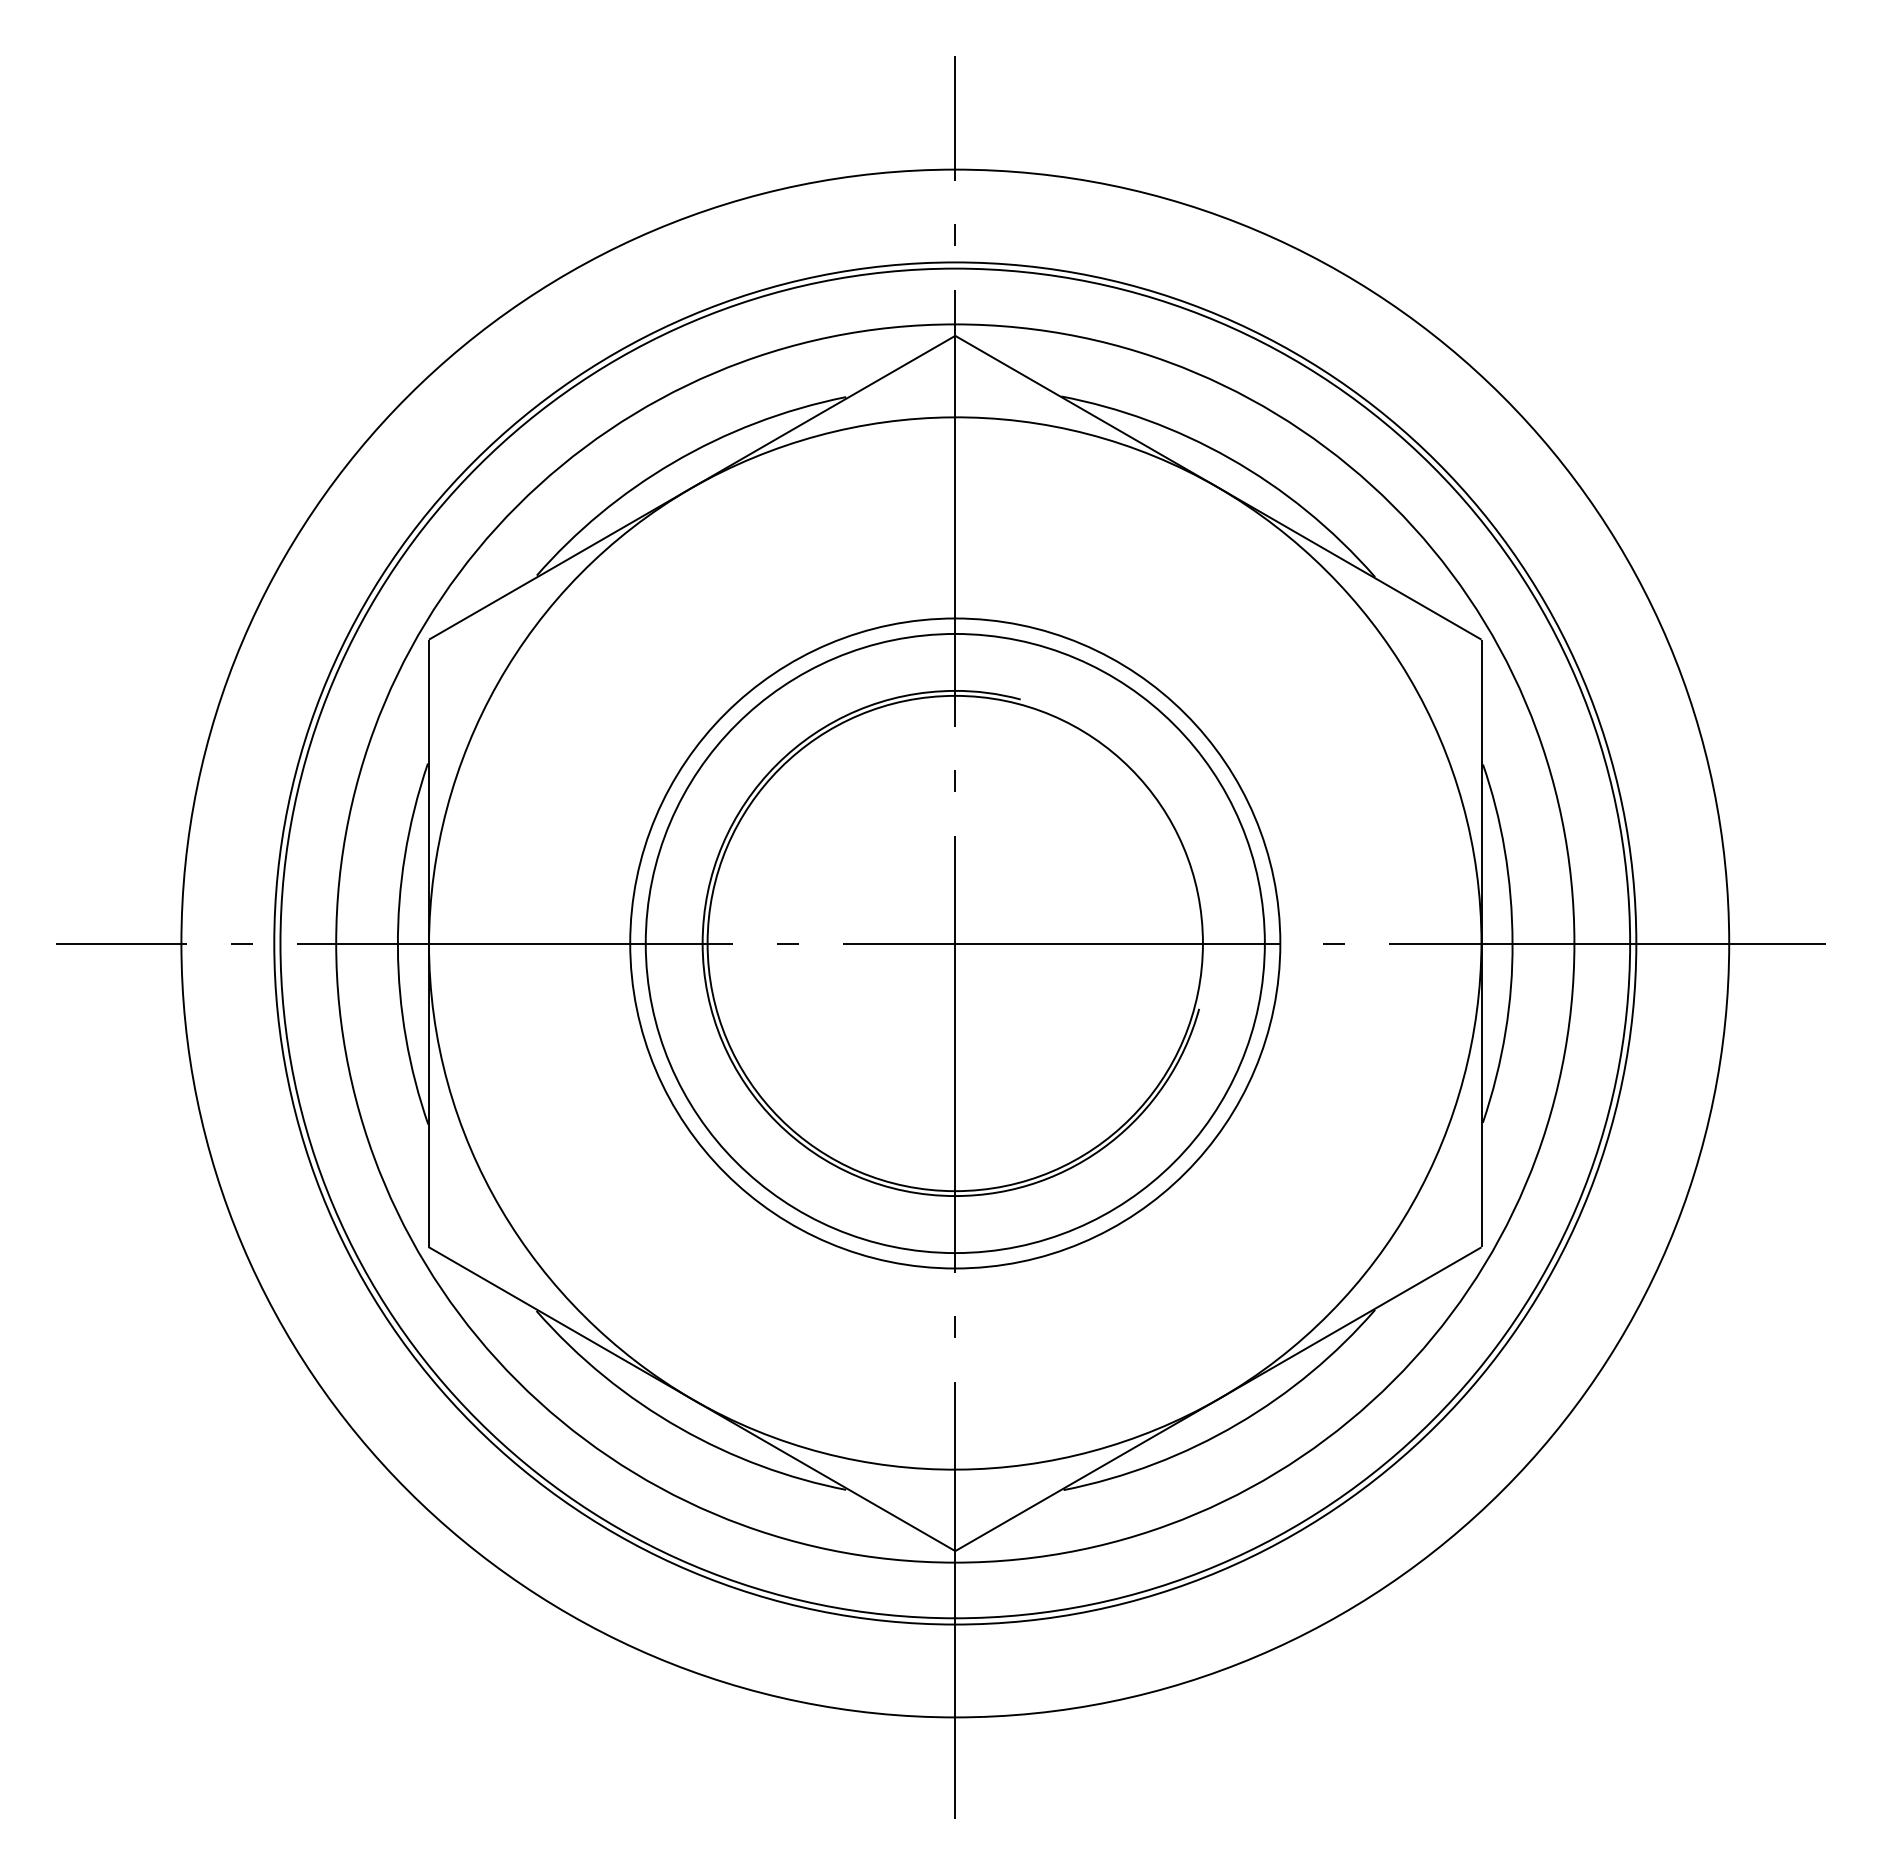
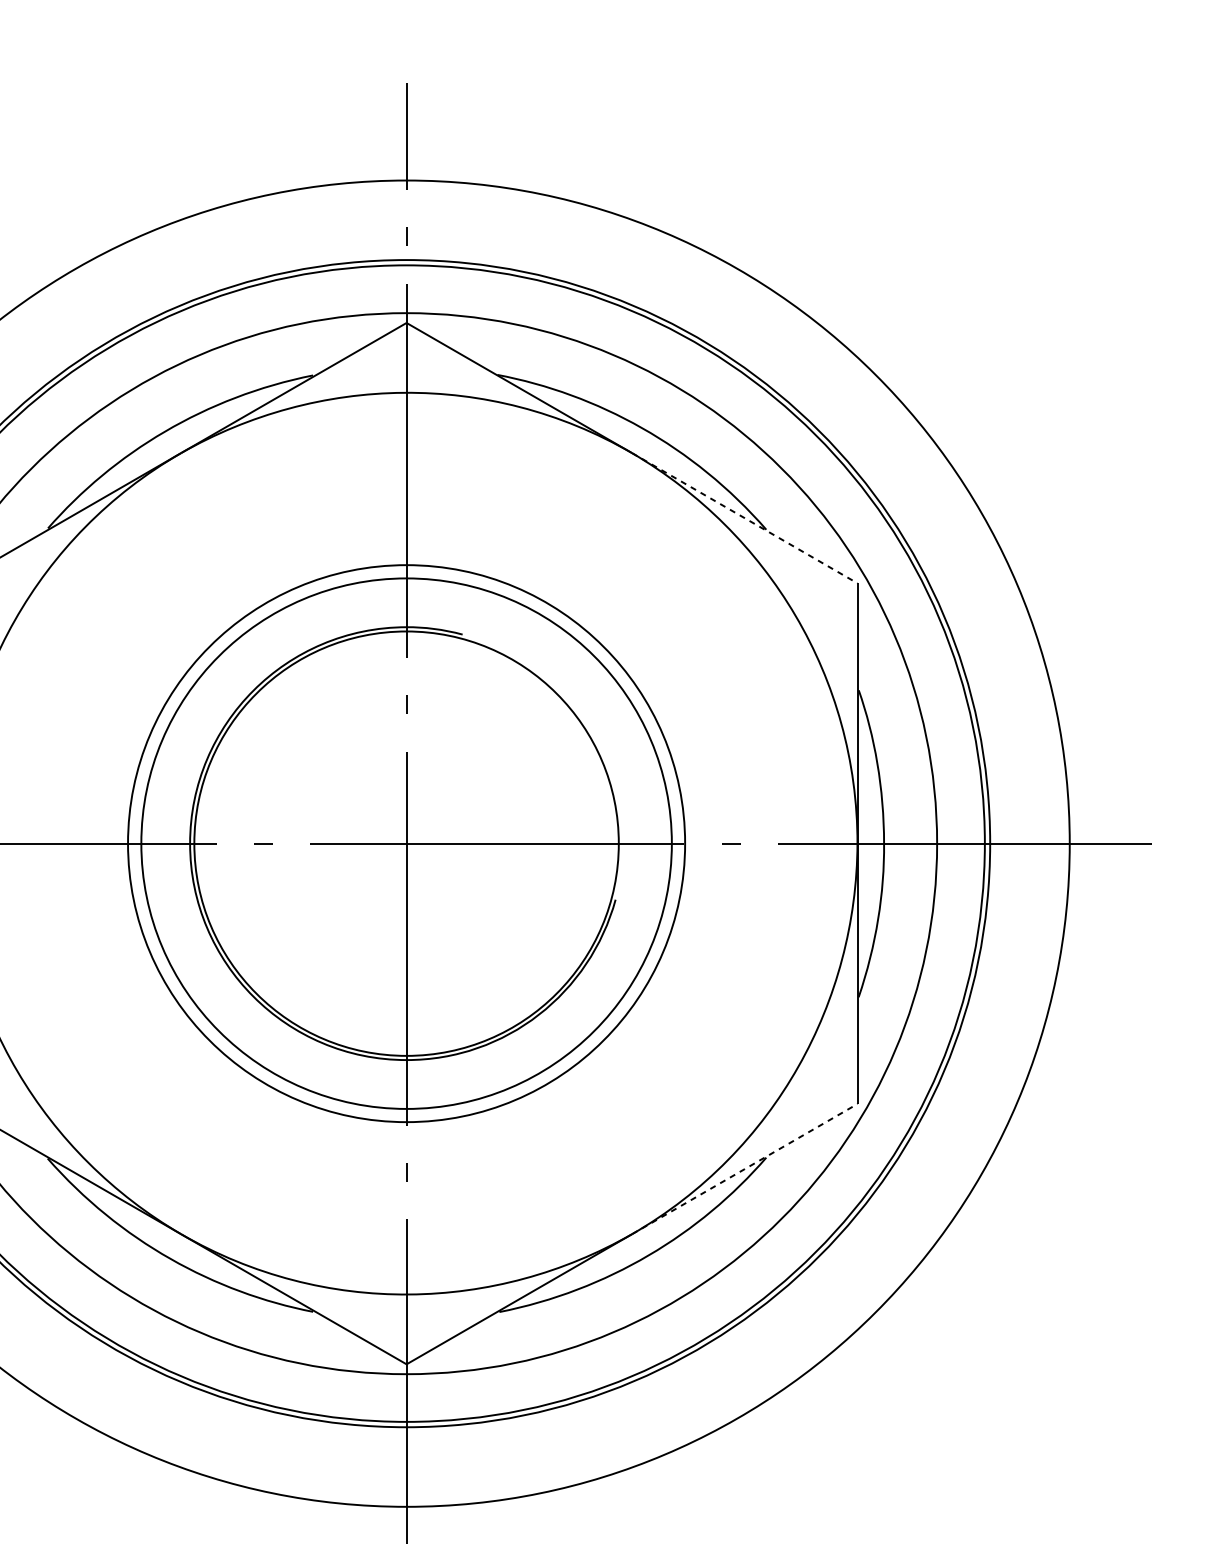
line: (1350, 563) -> (745, 518), solid -> dashed
line: (1350, 1323) -> (745, 1169), solid -> dashed

